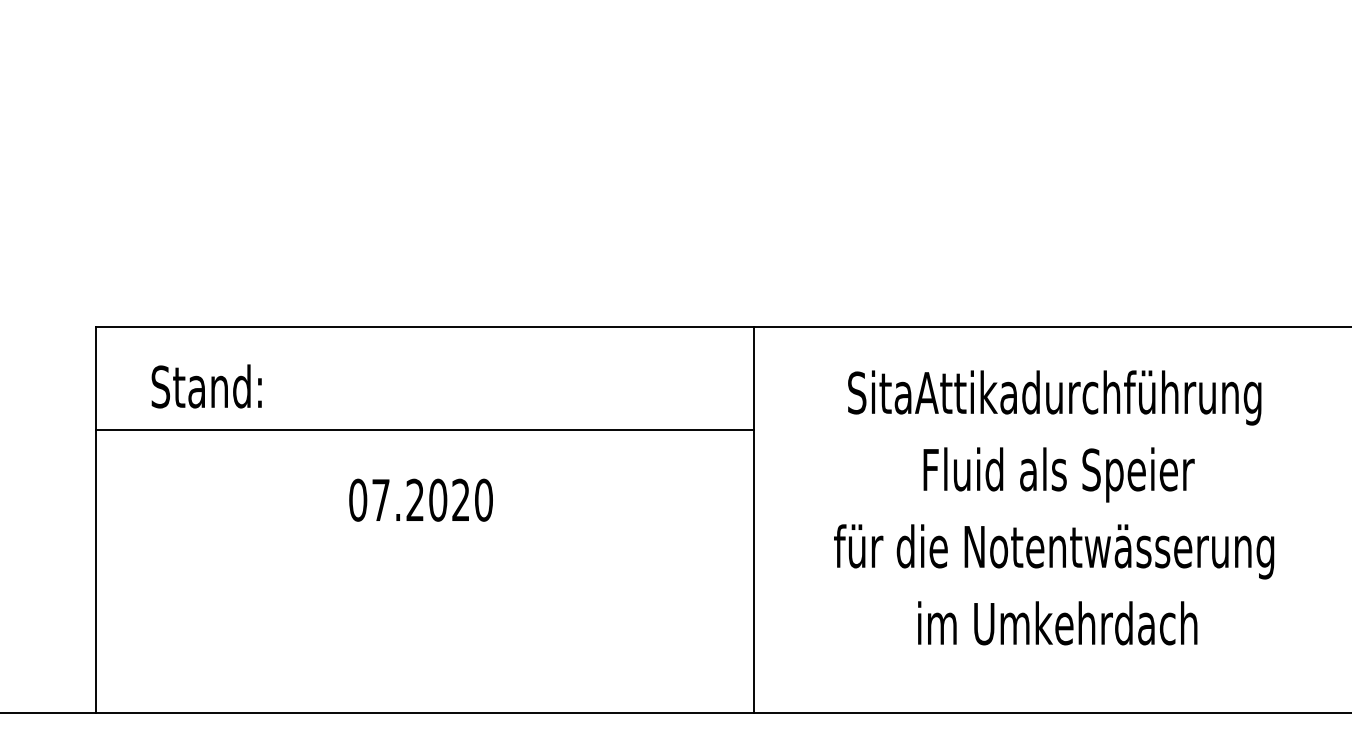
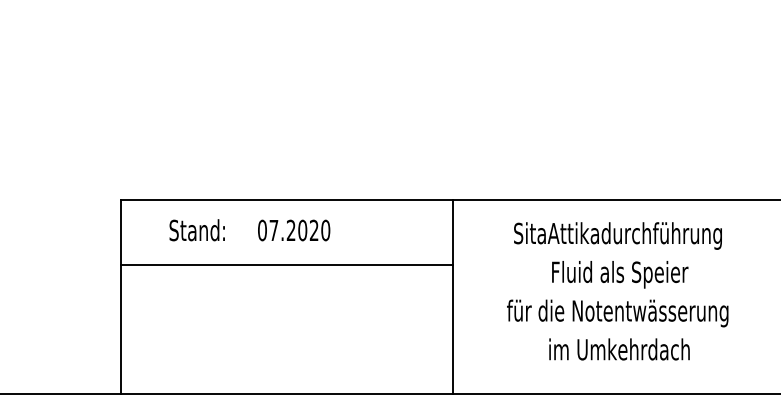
text: (205, 386) -> (196, 230), moved
line: (423, 428) -> (286, 264), moved
text: (421, 500) -> (294, 230), moved
text: (1053, 508) -> (617, 291), moved

